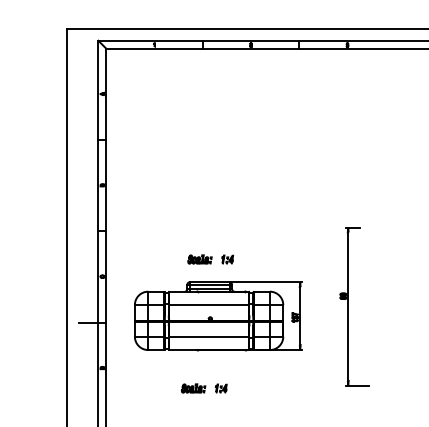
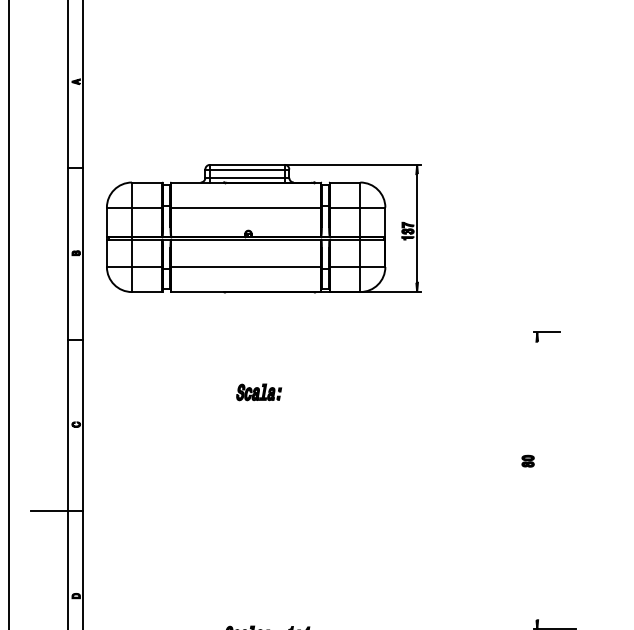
part: (227, 259) -> (310, 392), removed
line: (348, 306) -> (537, 480), removed
part: (218, 316) -> (263, 229), moved

